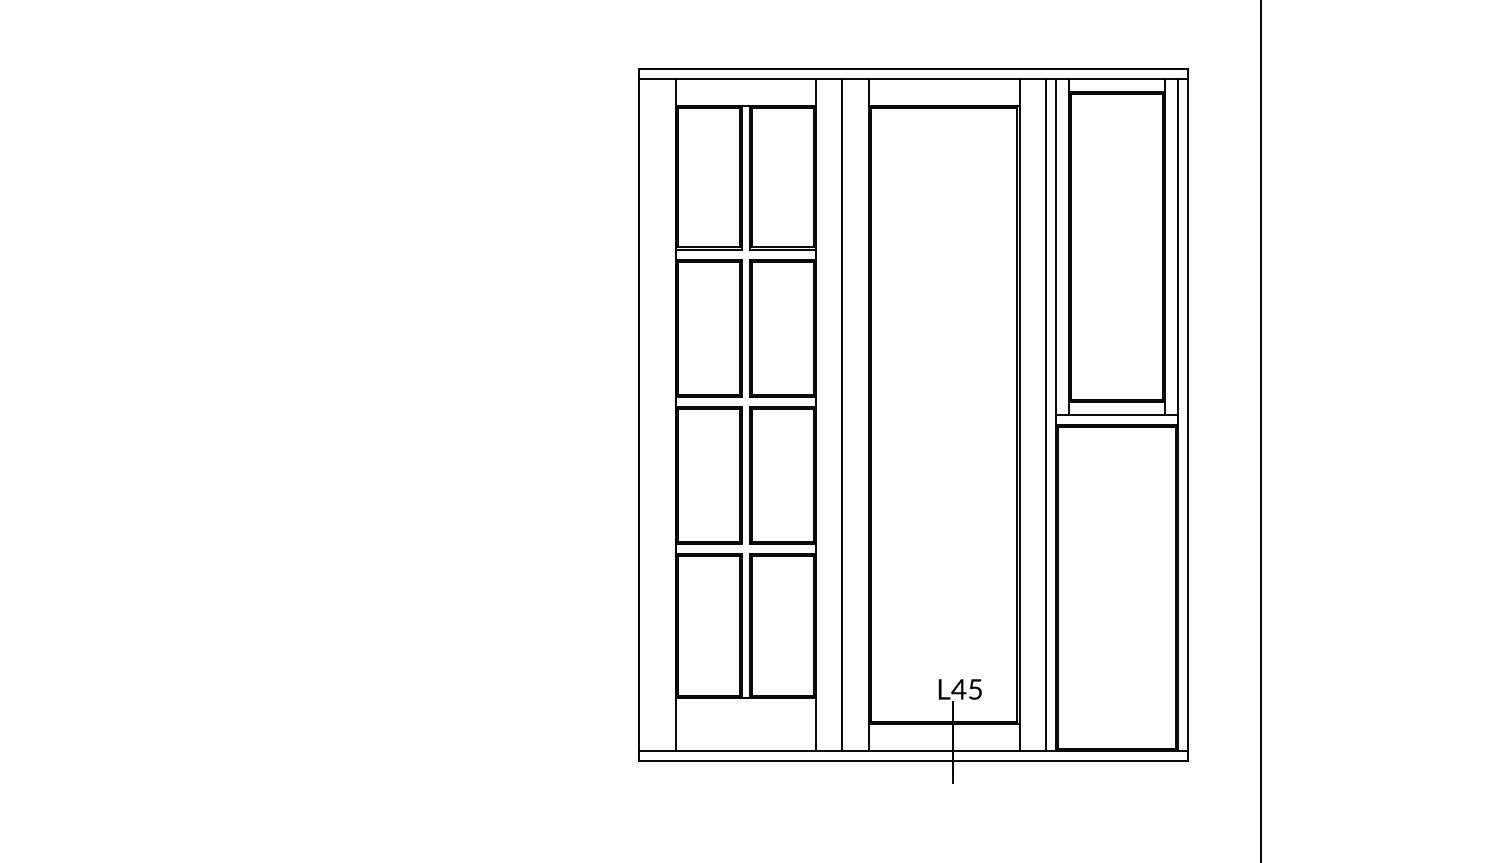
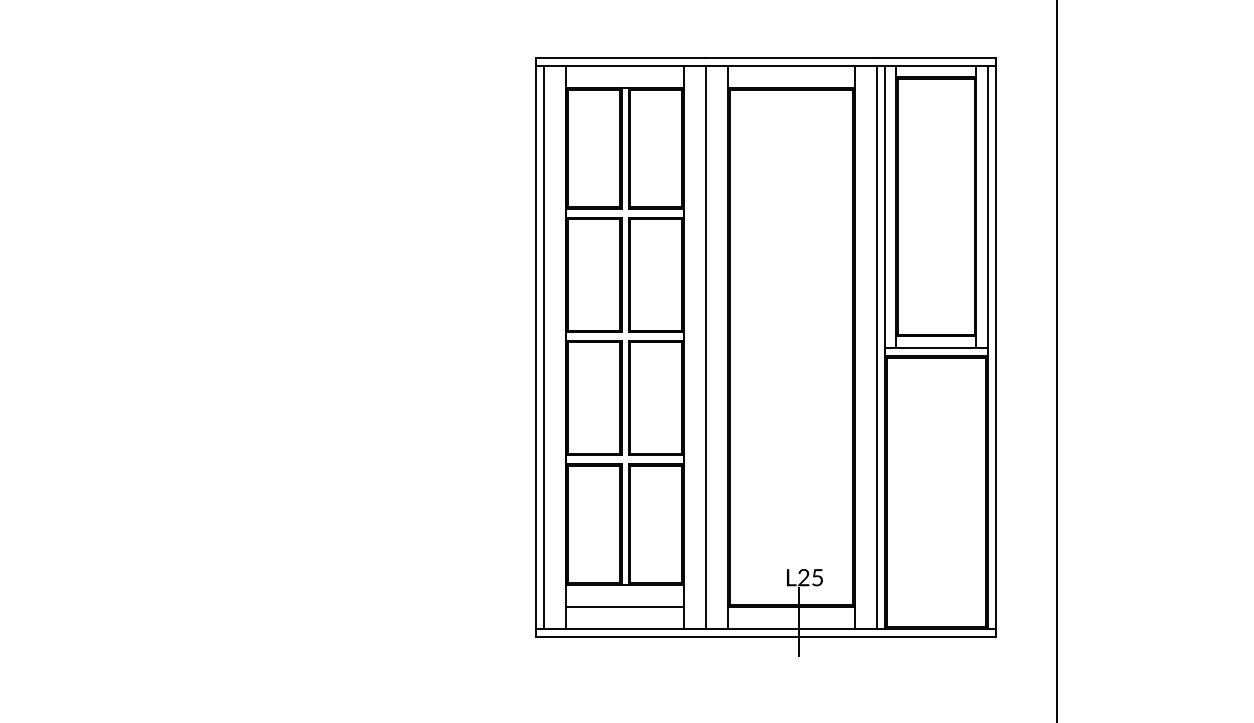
line: (649, 414) -> (544, 347), added
text: (958, 689) -> (803, 577), L45 -> L25
line: (745, 724) -> (624, 607), added

